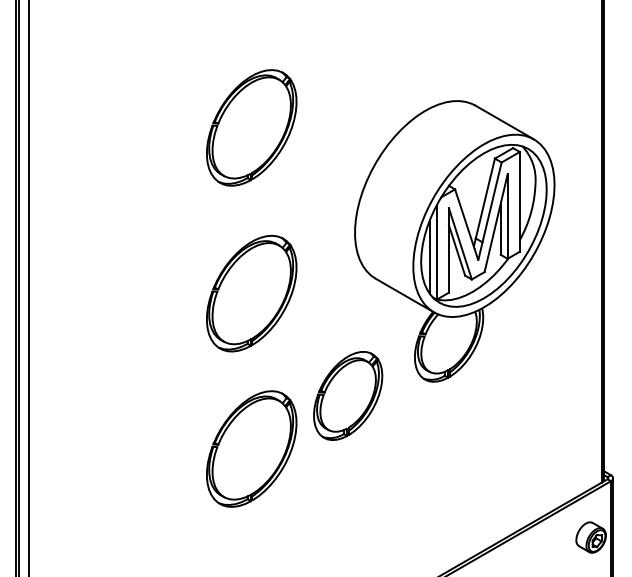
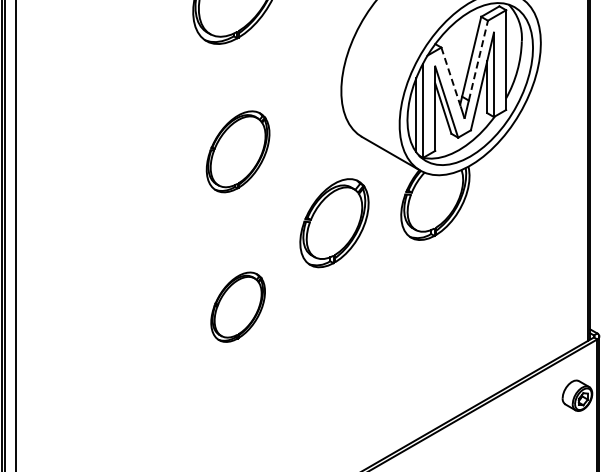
line: (492, 201) -> (478, 59), solid -> dashed
line: (464, 218) -> (450, 76), solid -> dashed
part: (251, 293) -> (237, 151), size x0.7
part: (348, 395) -> (334, 222), moved
part: (251, 448) -> (237, 306), size x0.6

